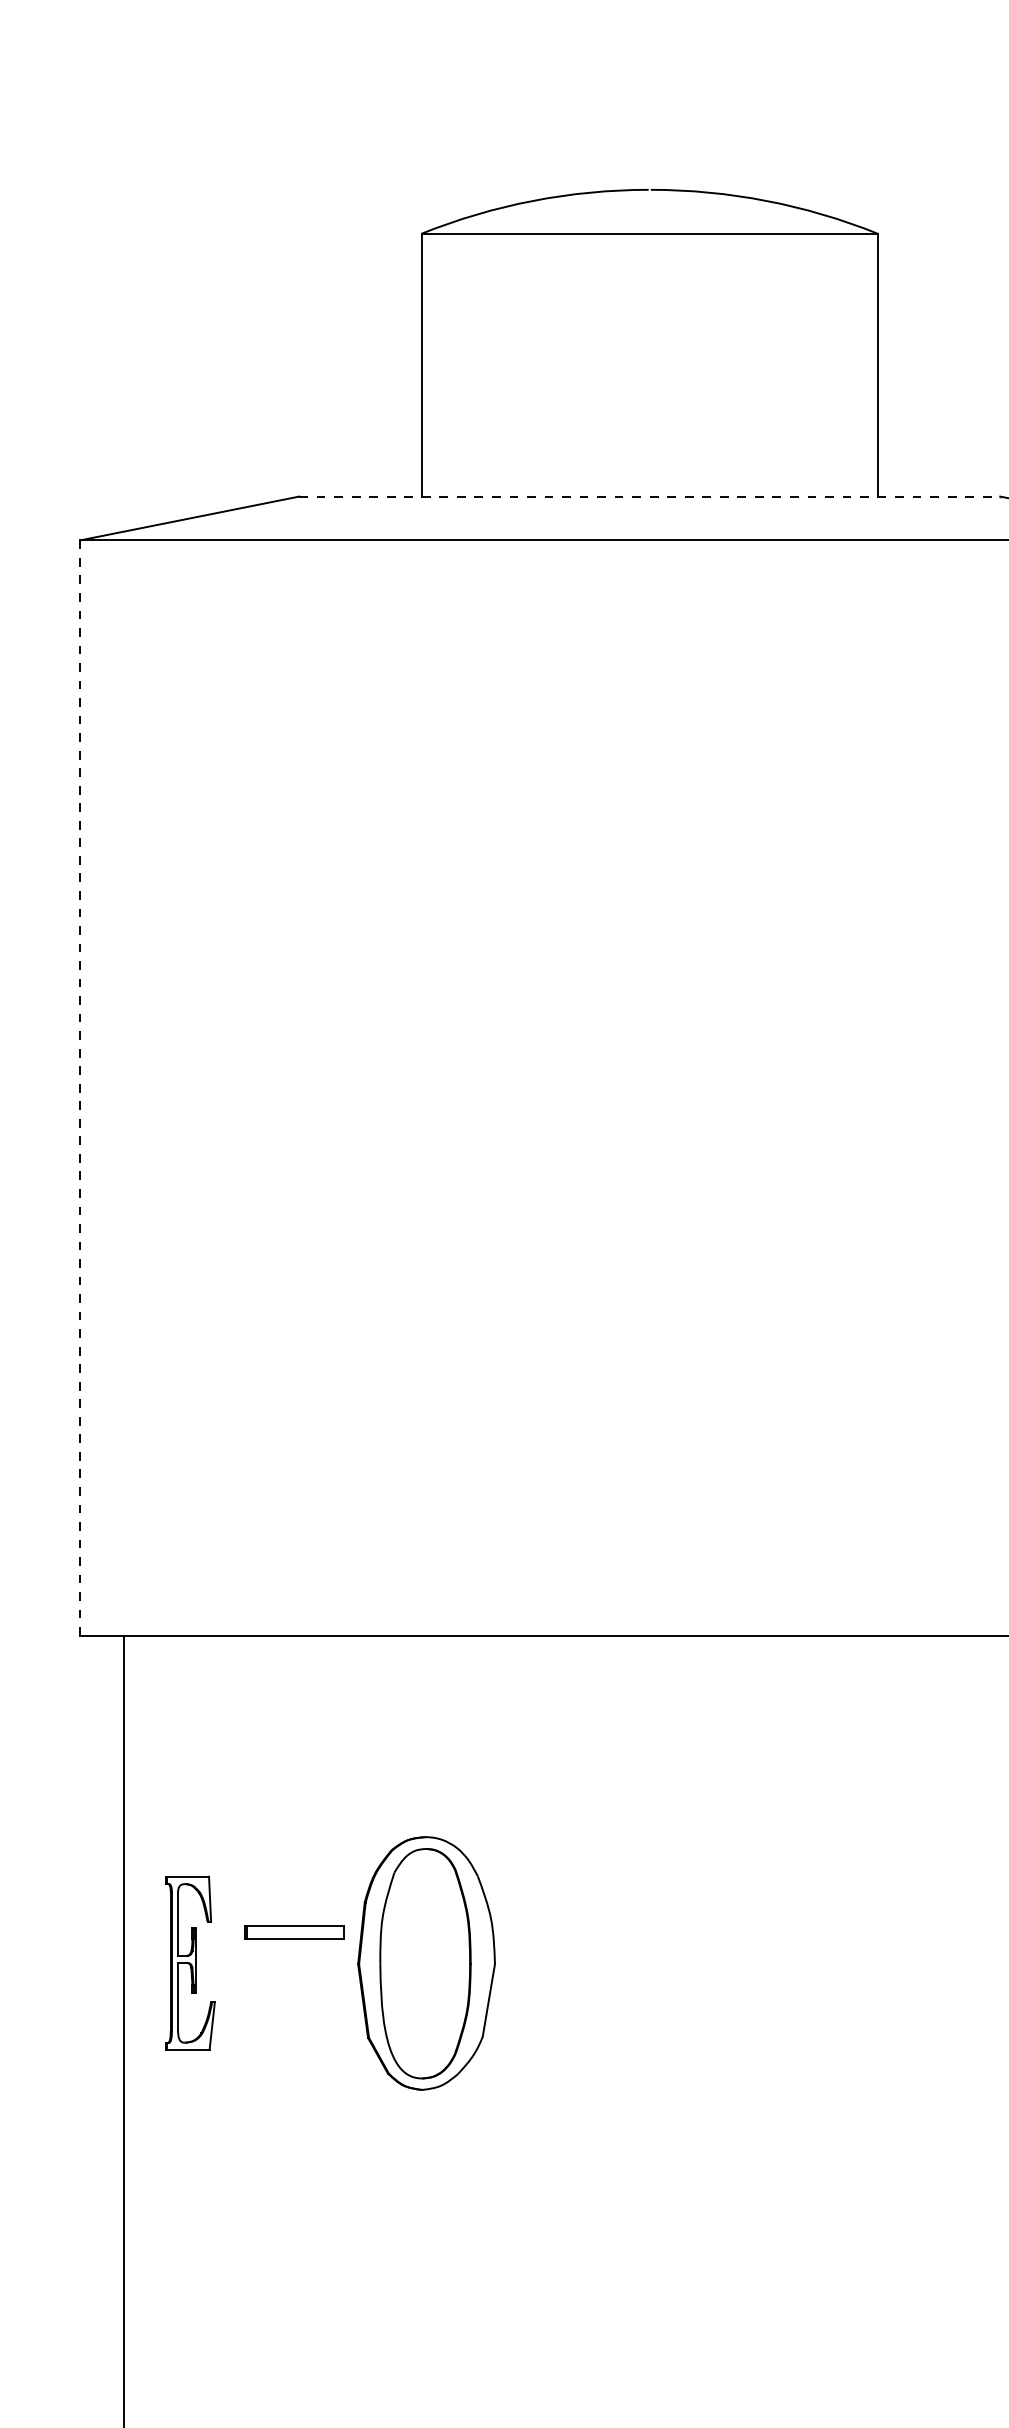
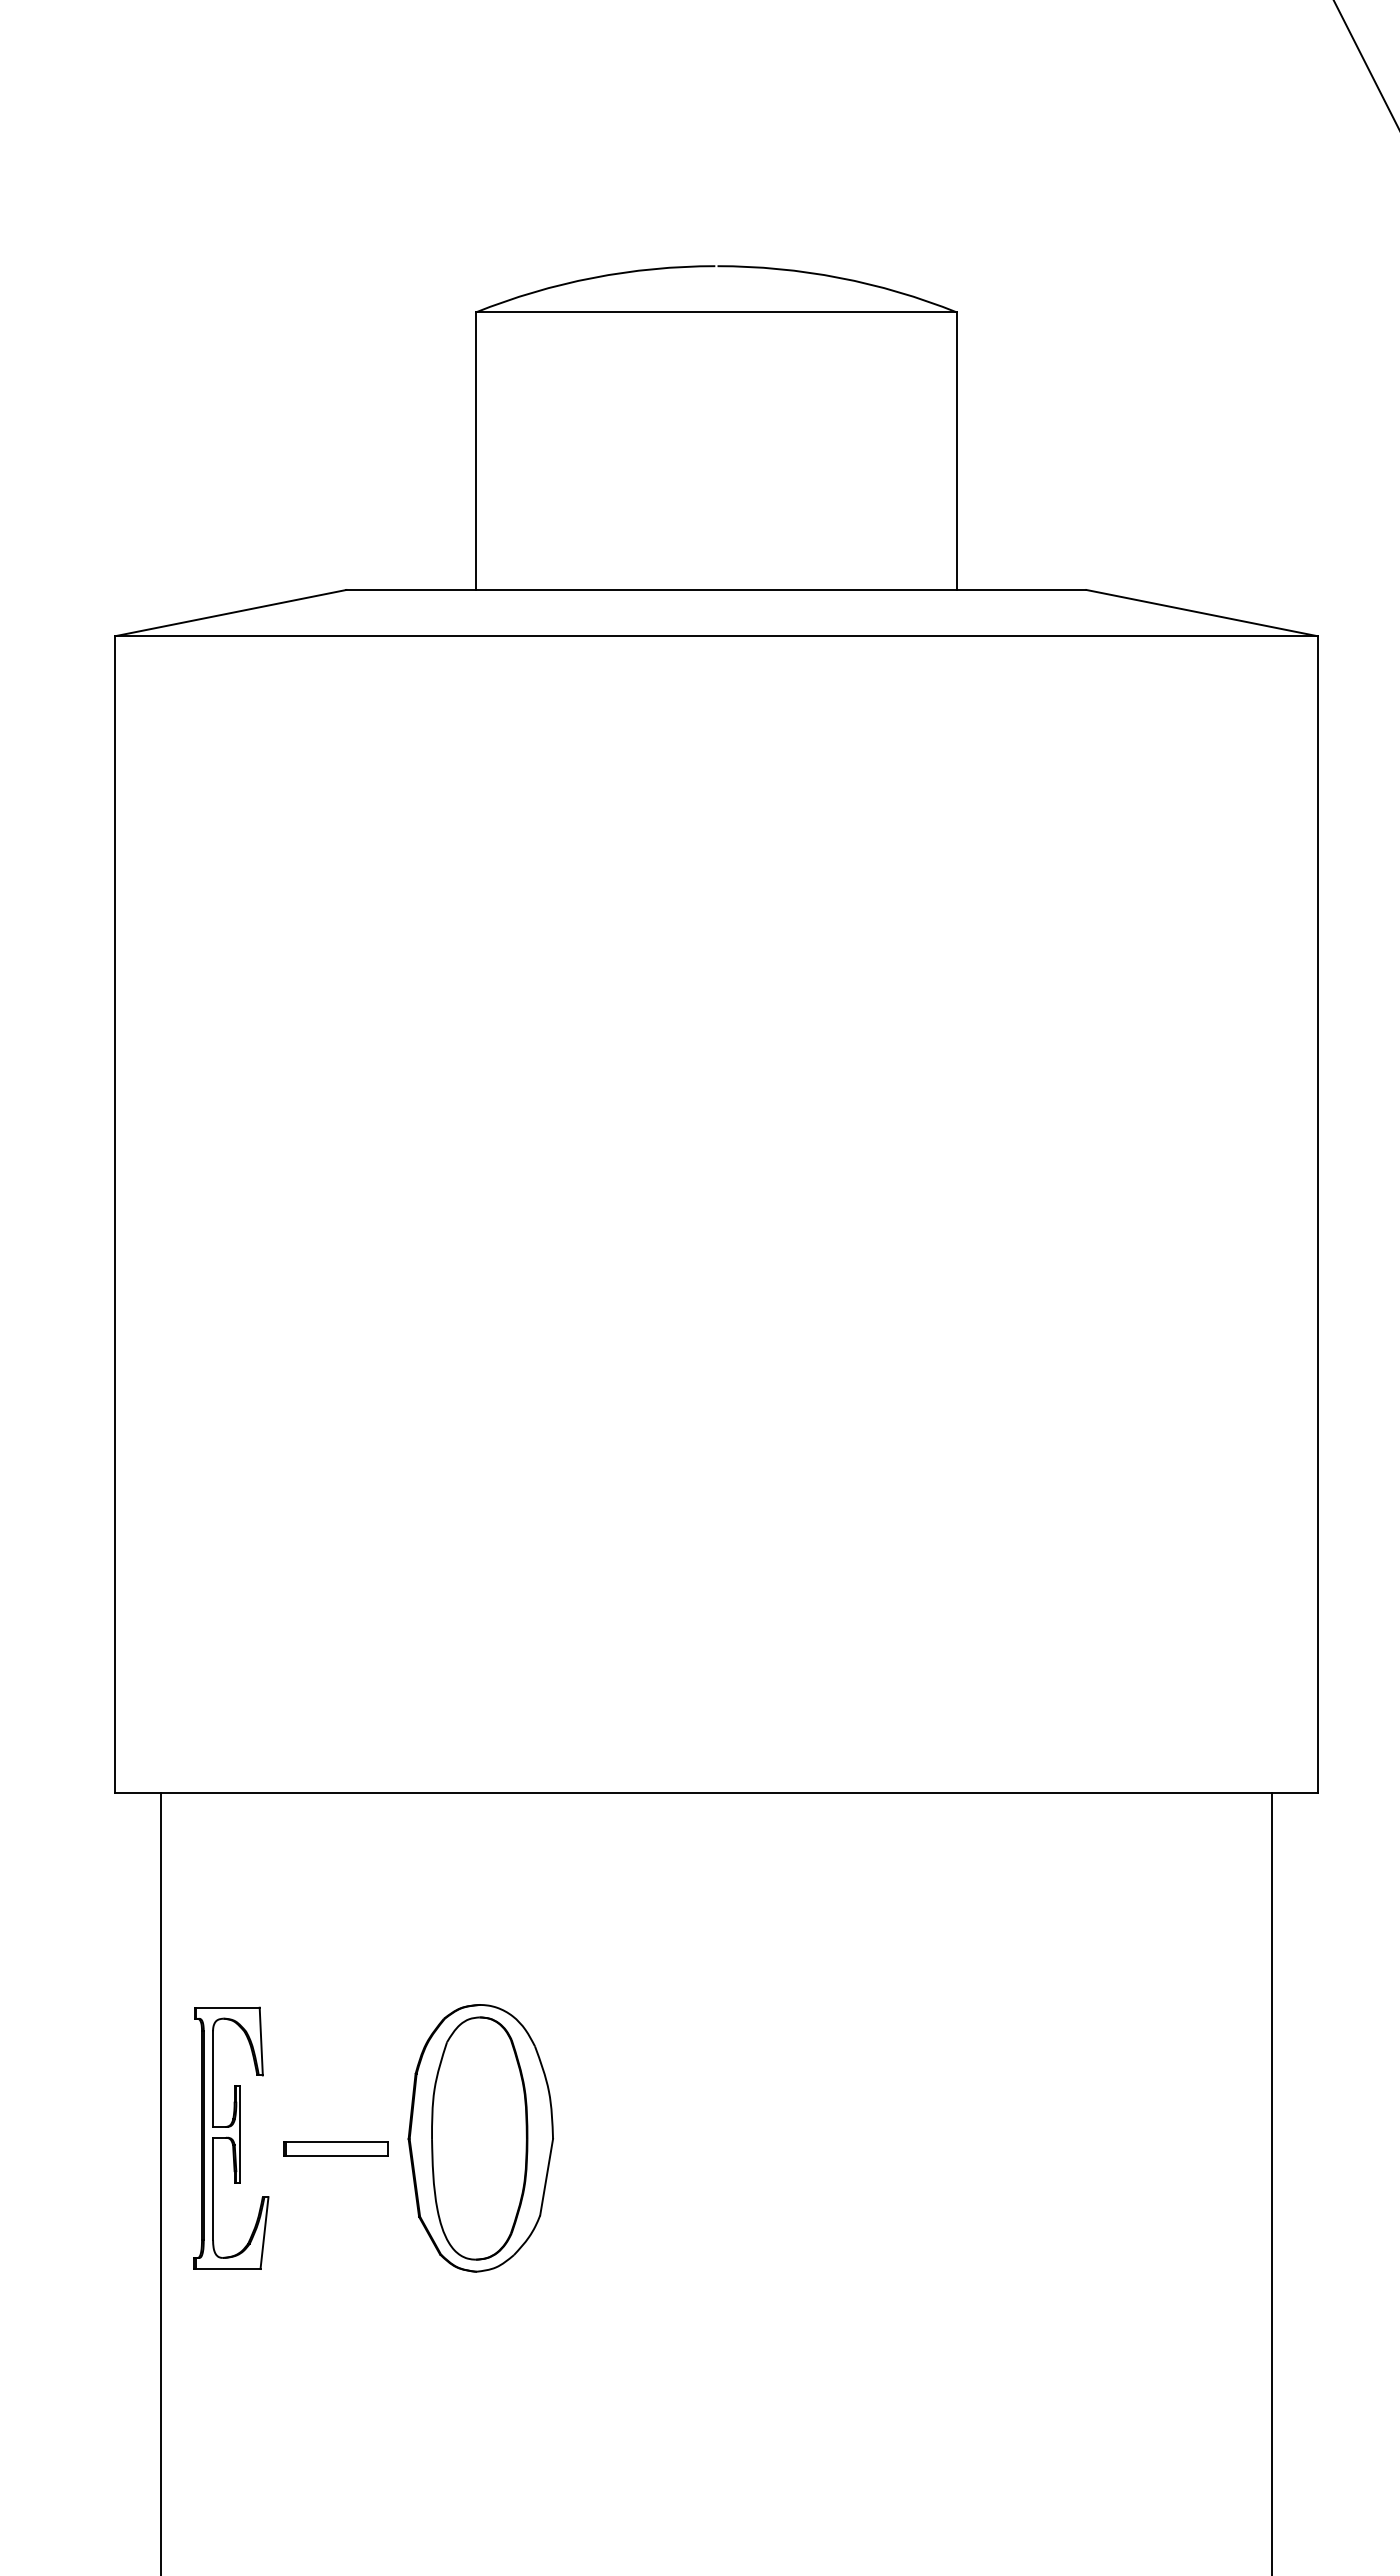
line: (649, 496) -> (716, 589), dashed -> solid
line: (80, 1088) -> (115, 1214), dashed -> solid
part: (293, 1932) -> (335, 2148), moved
part: (190, 1962) -> (231, 2137), size x1.43

